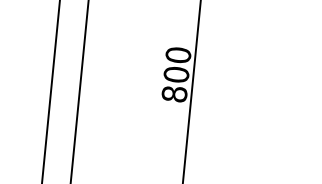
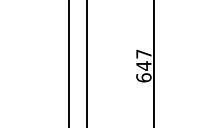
text: (175, 73) -> (143, 65), 800 -> 647

